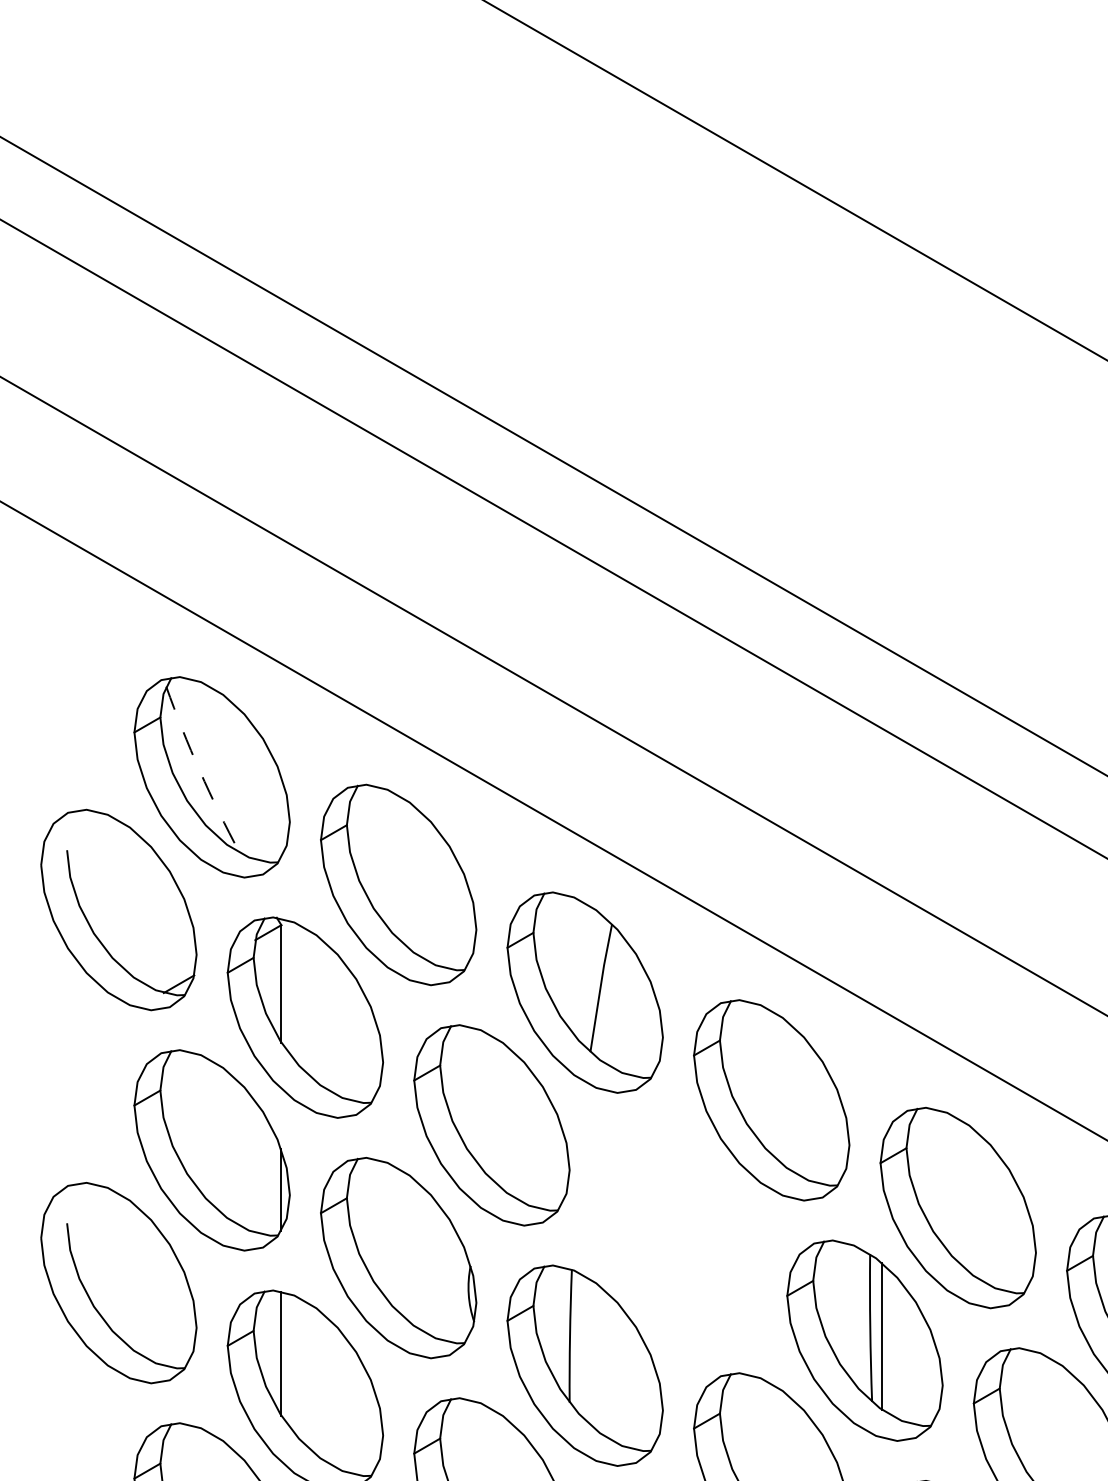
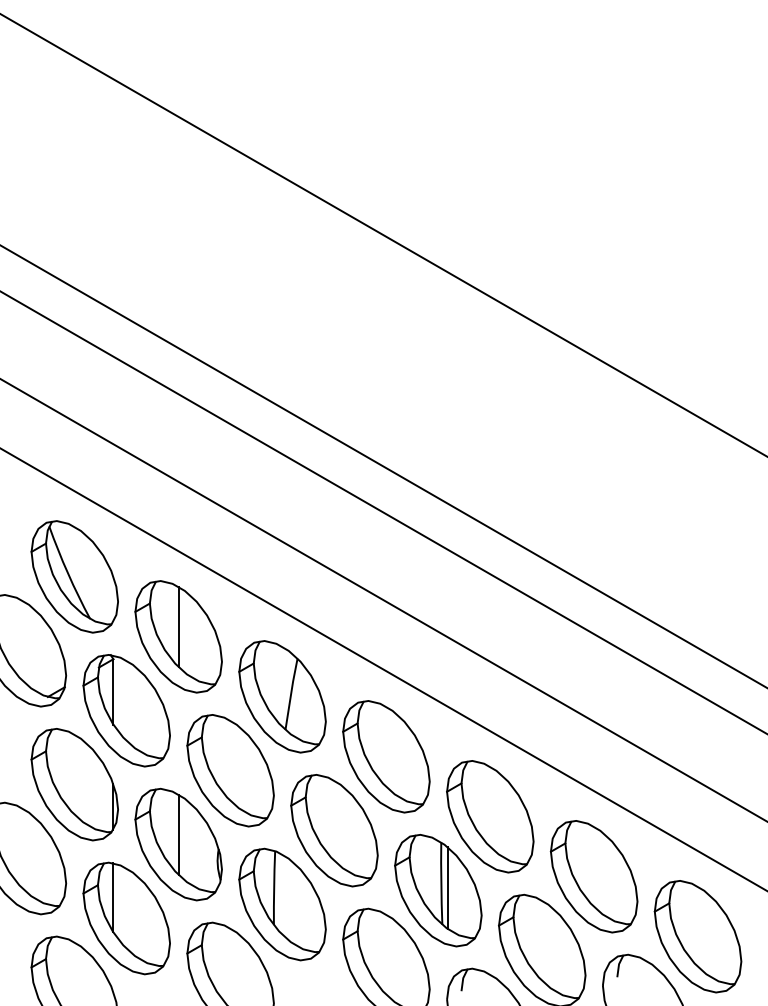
arc: (200, 771) -> (68, 573), dashed -> solid
line: (398, 866) -> (178, 626), added
part: (678, 1232) -> (334, 830), added
line: (398, 1239) -> (178, 834), added

